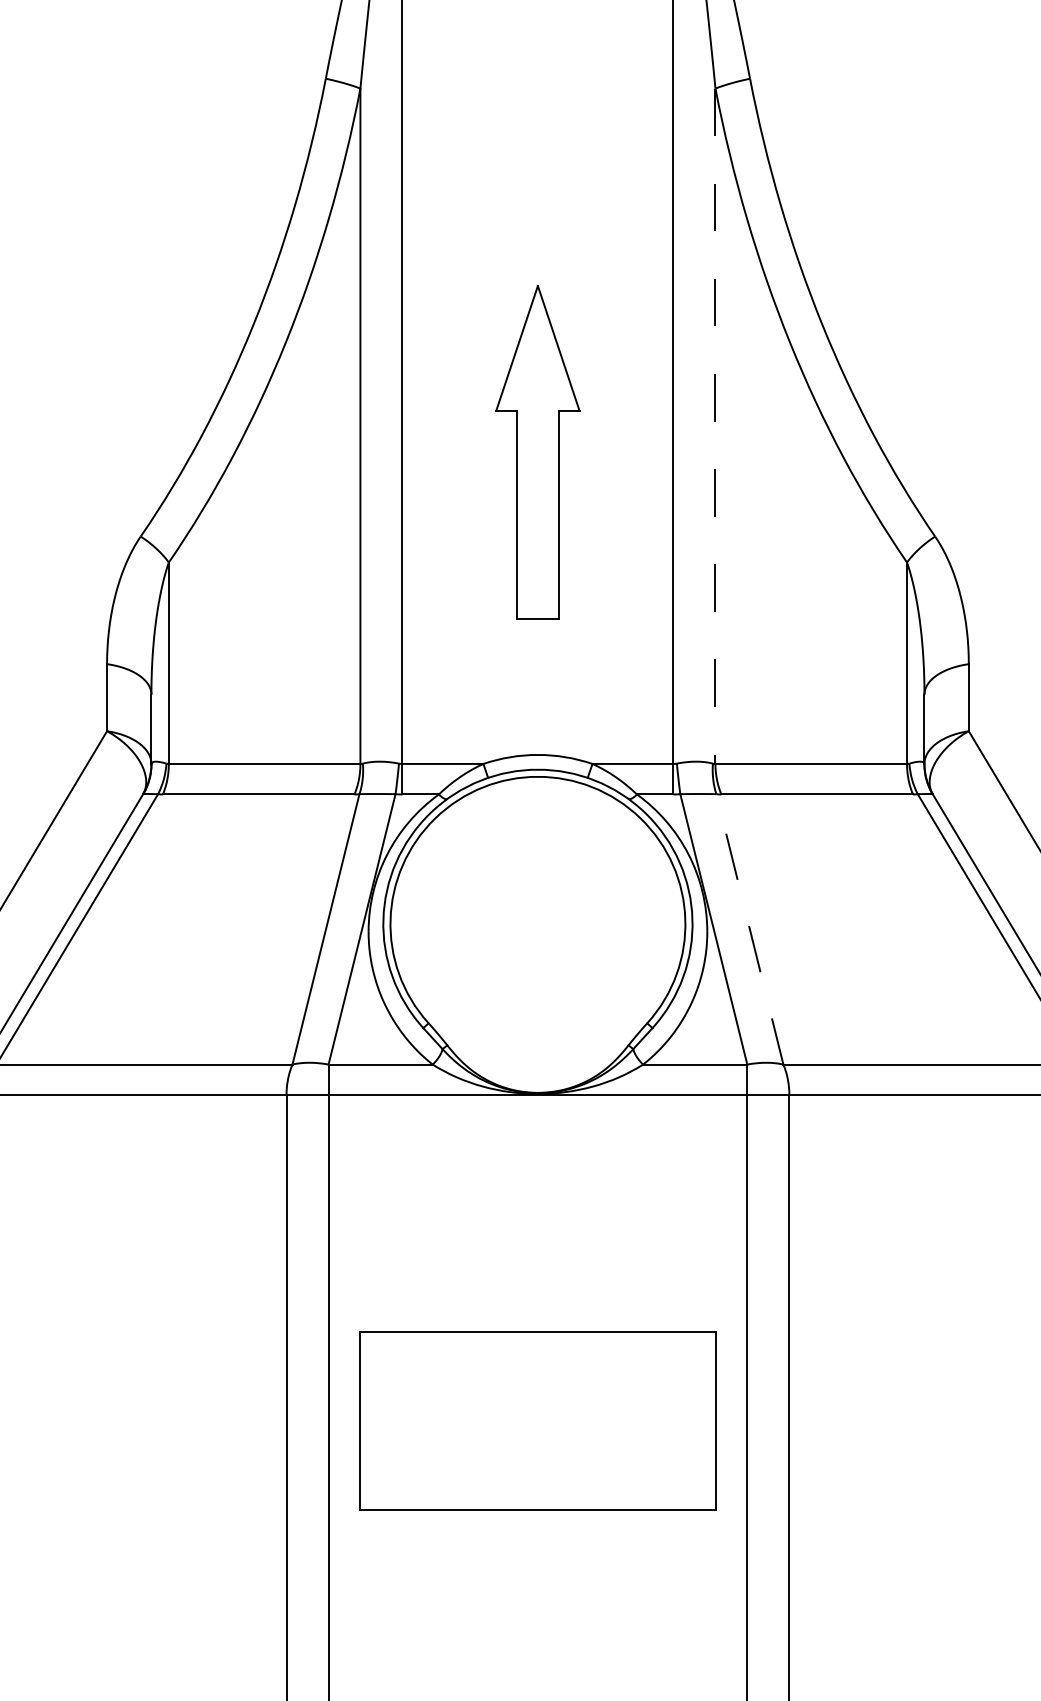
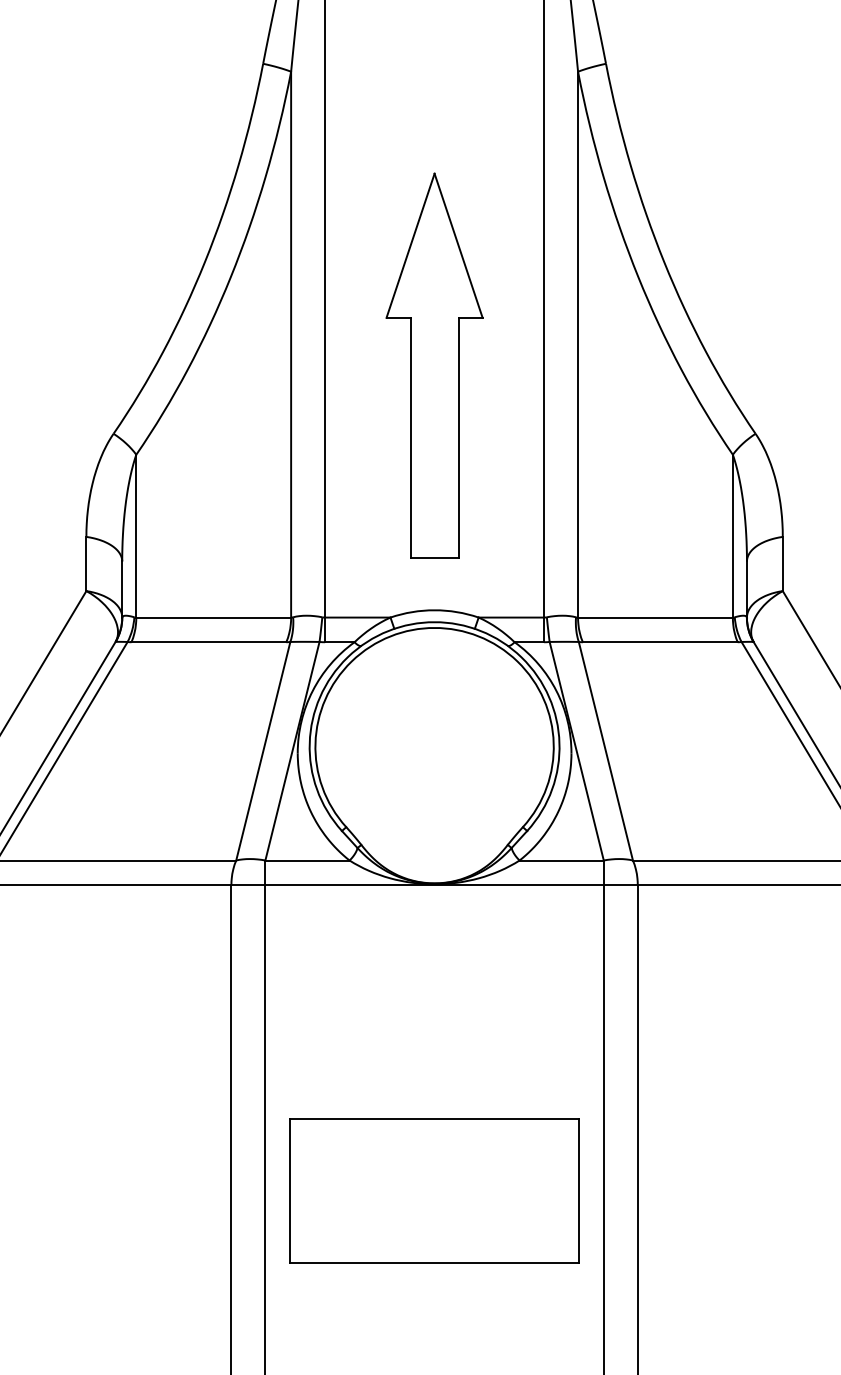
line: (716, 426) -> (578, 344), dashed -> solid
part: (537, 452) -> (434, 365), size x1.43
line: (749, 929) -> (605, 751), dashed -> solid
part: (537, 1419) -> (434, 1190), moved

